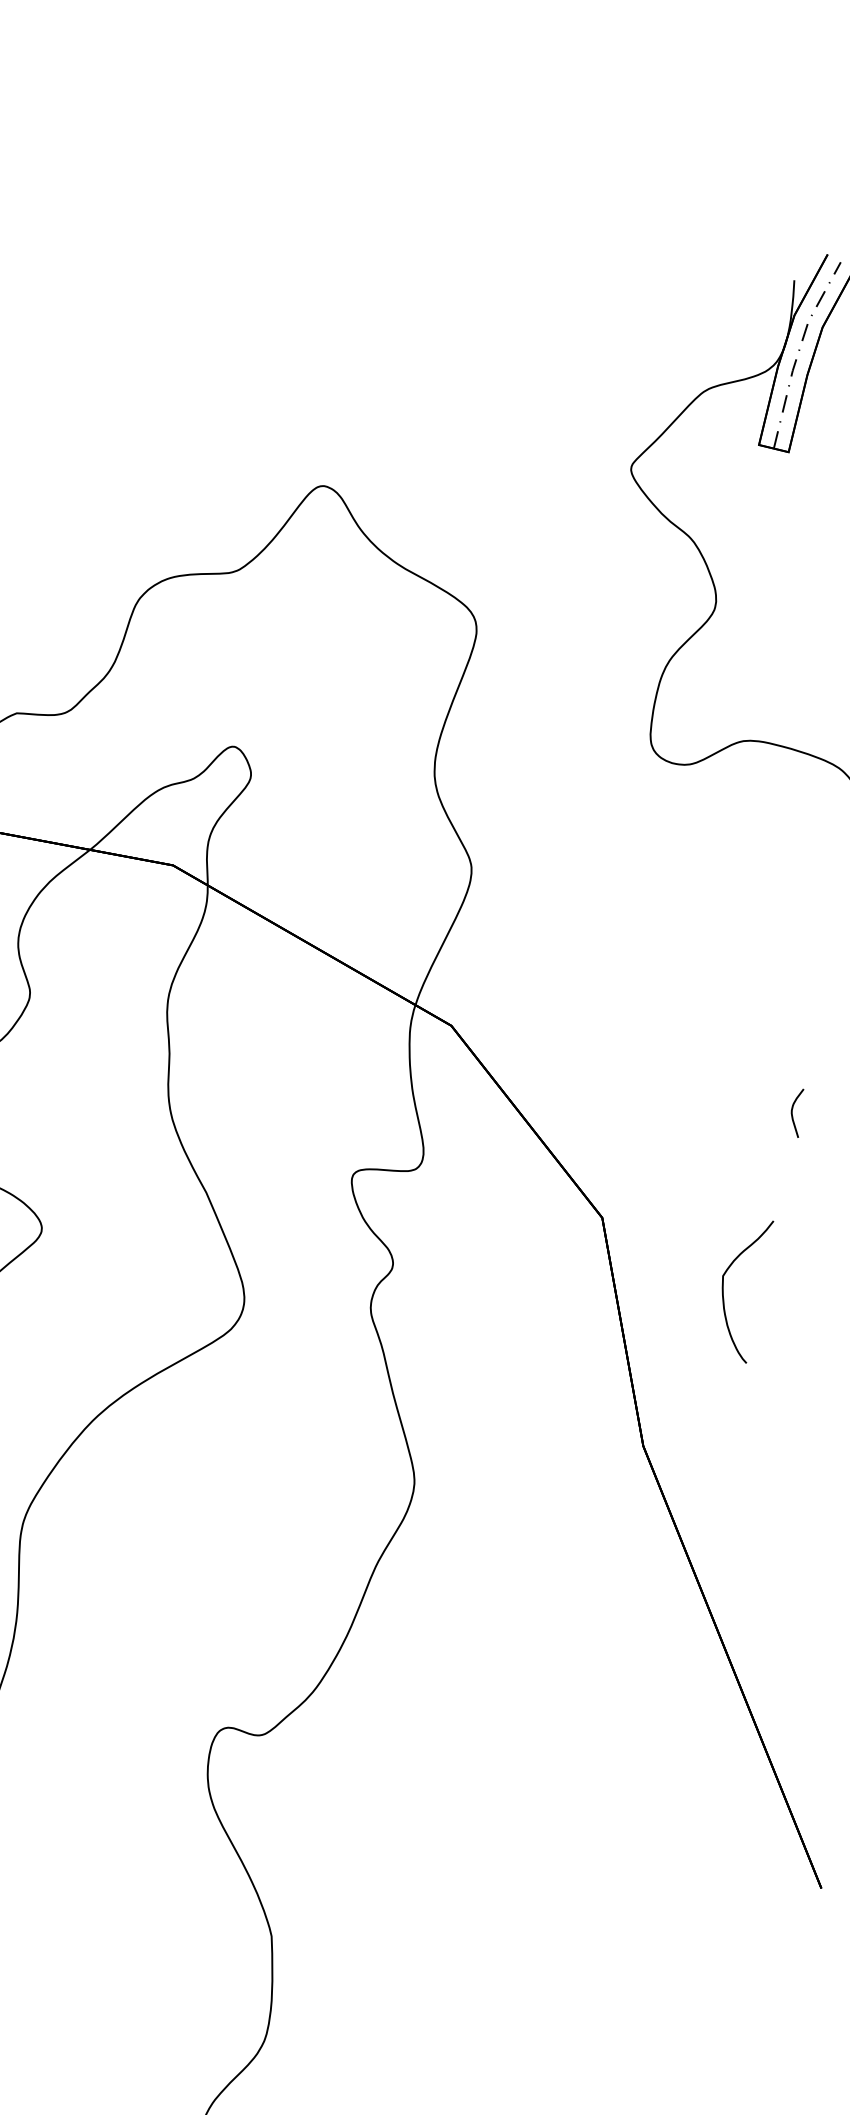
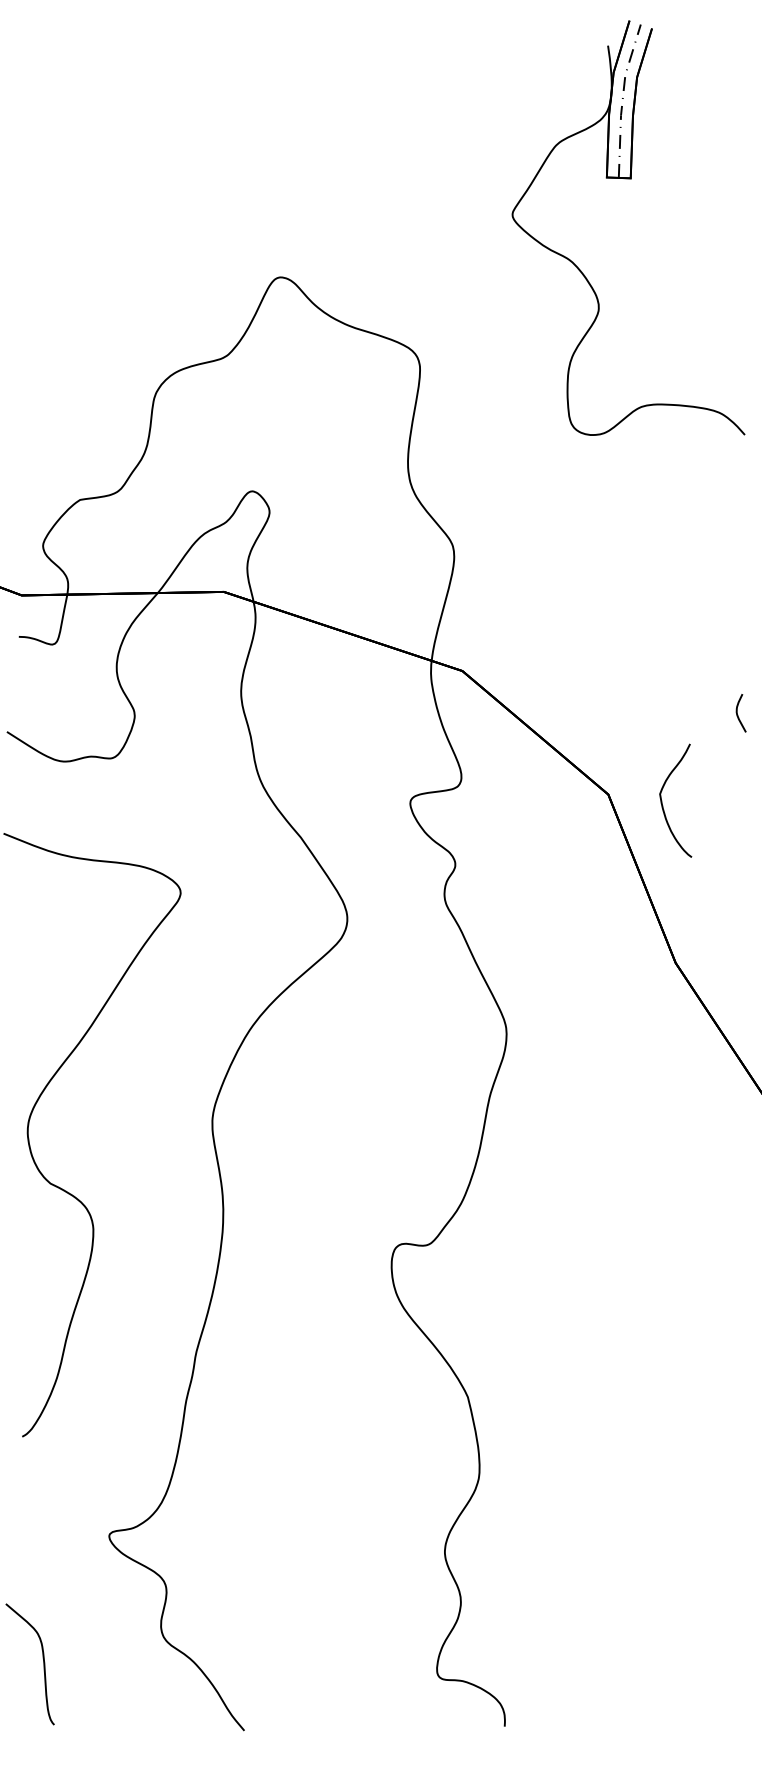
curve: (793, 1114) -> (738, 715), moved
curve: (724, 1284) -> (662, 800), moved

